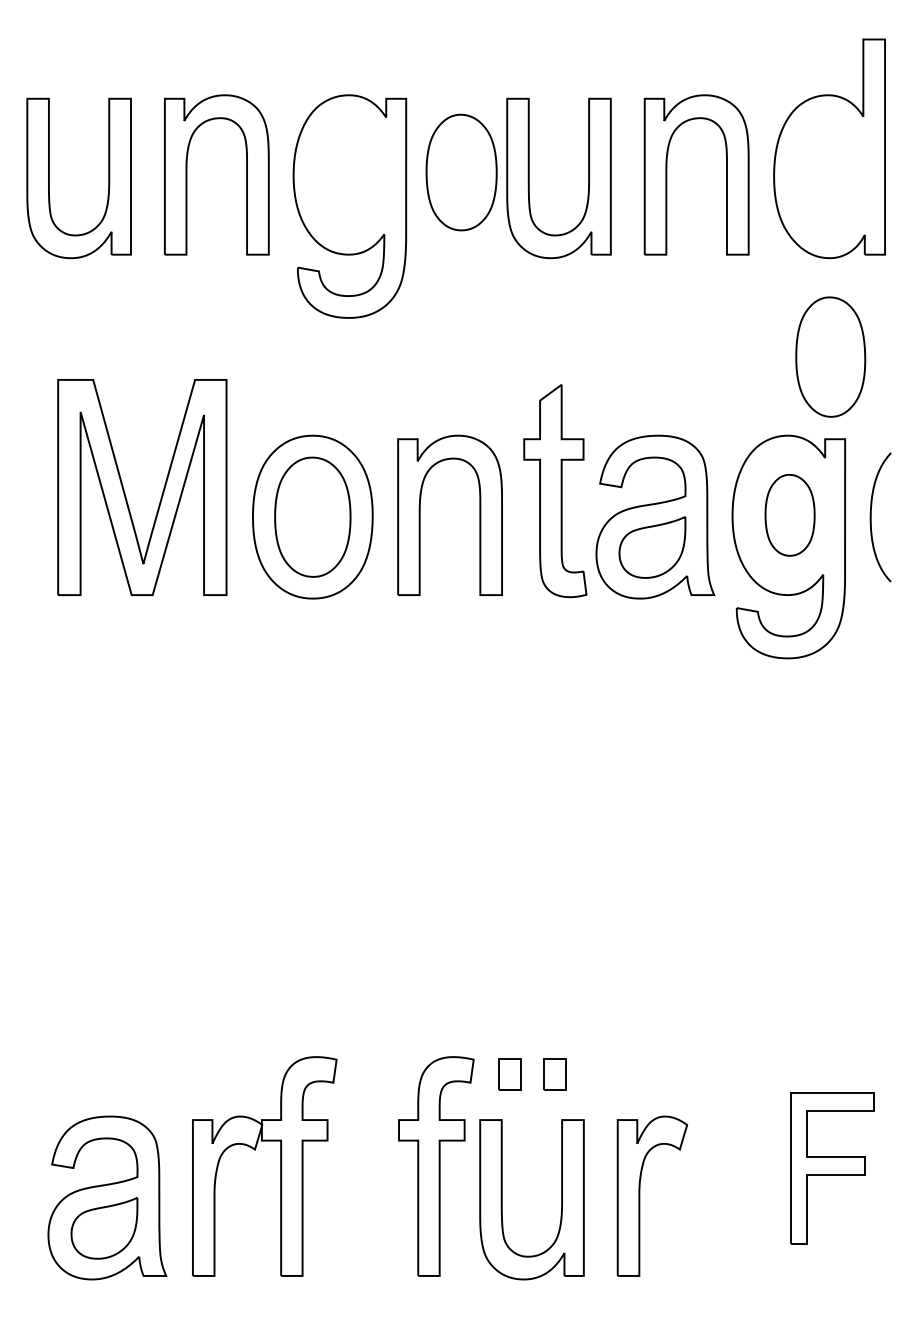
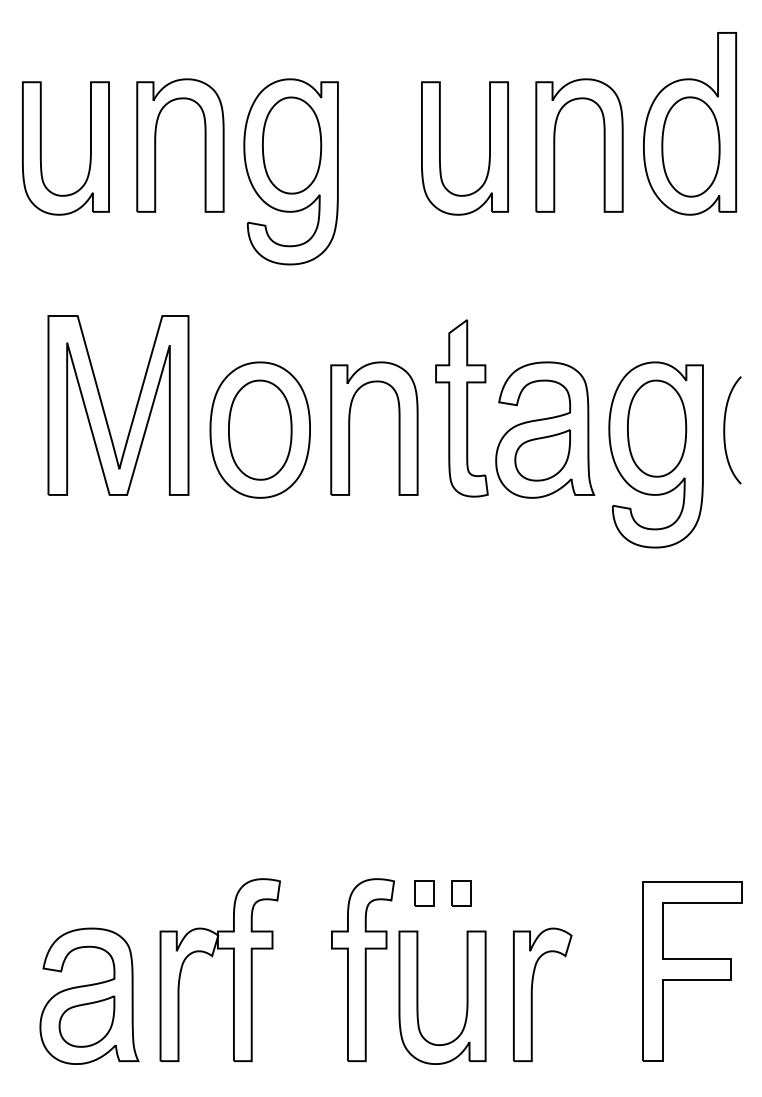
part: (462, 172) -> (292, 145), moved
part: (830, 356) -> (690, 146), moved
part: (790, 515) -> (657, 428), size x1.43
part: (832, 1168) -> (692, 971), size x1.43

